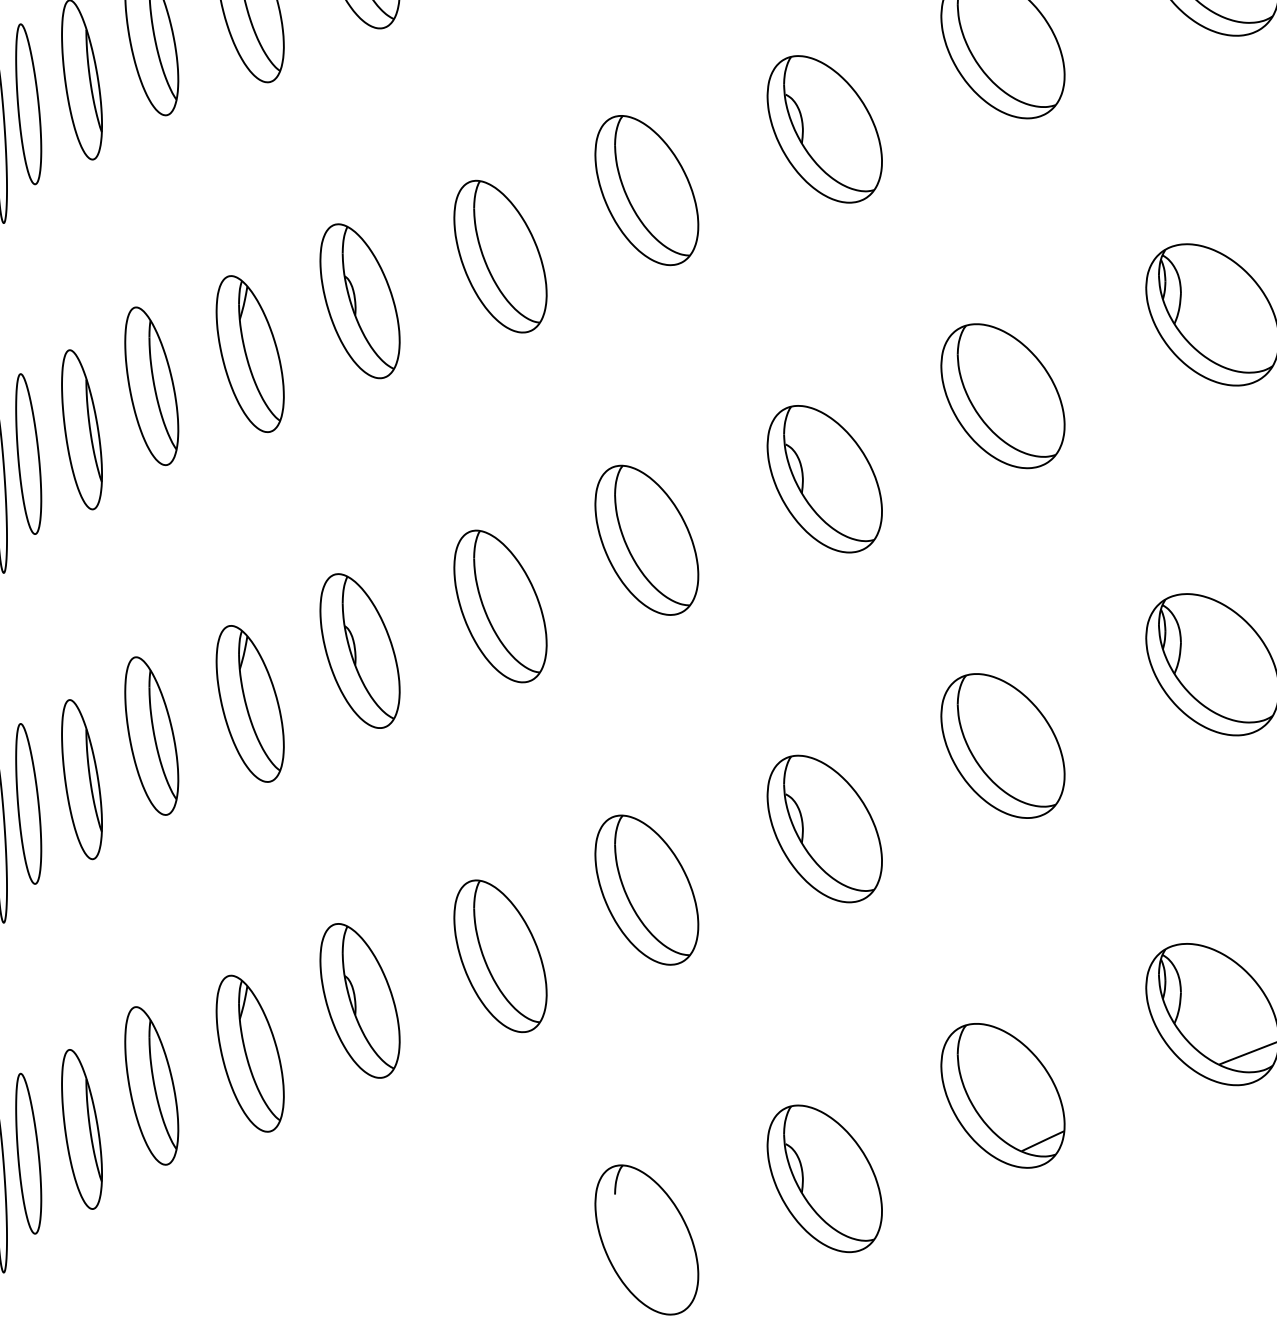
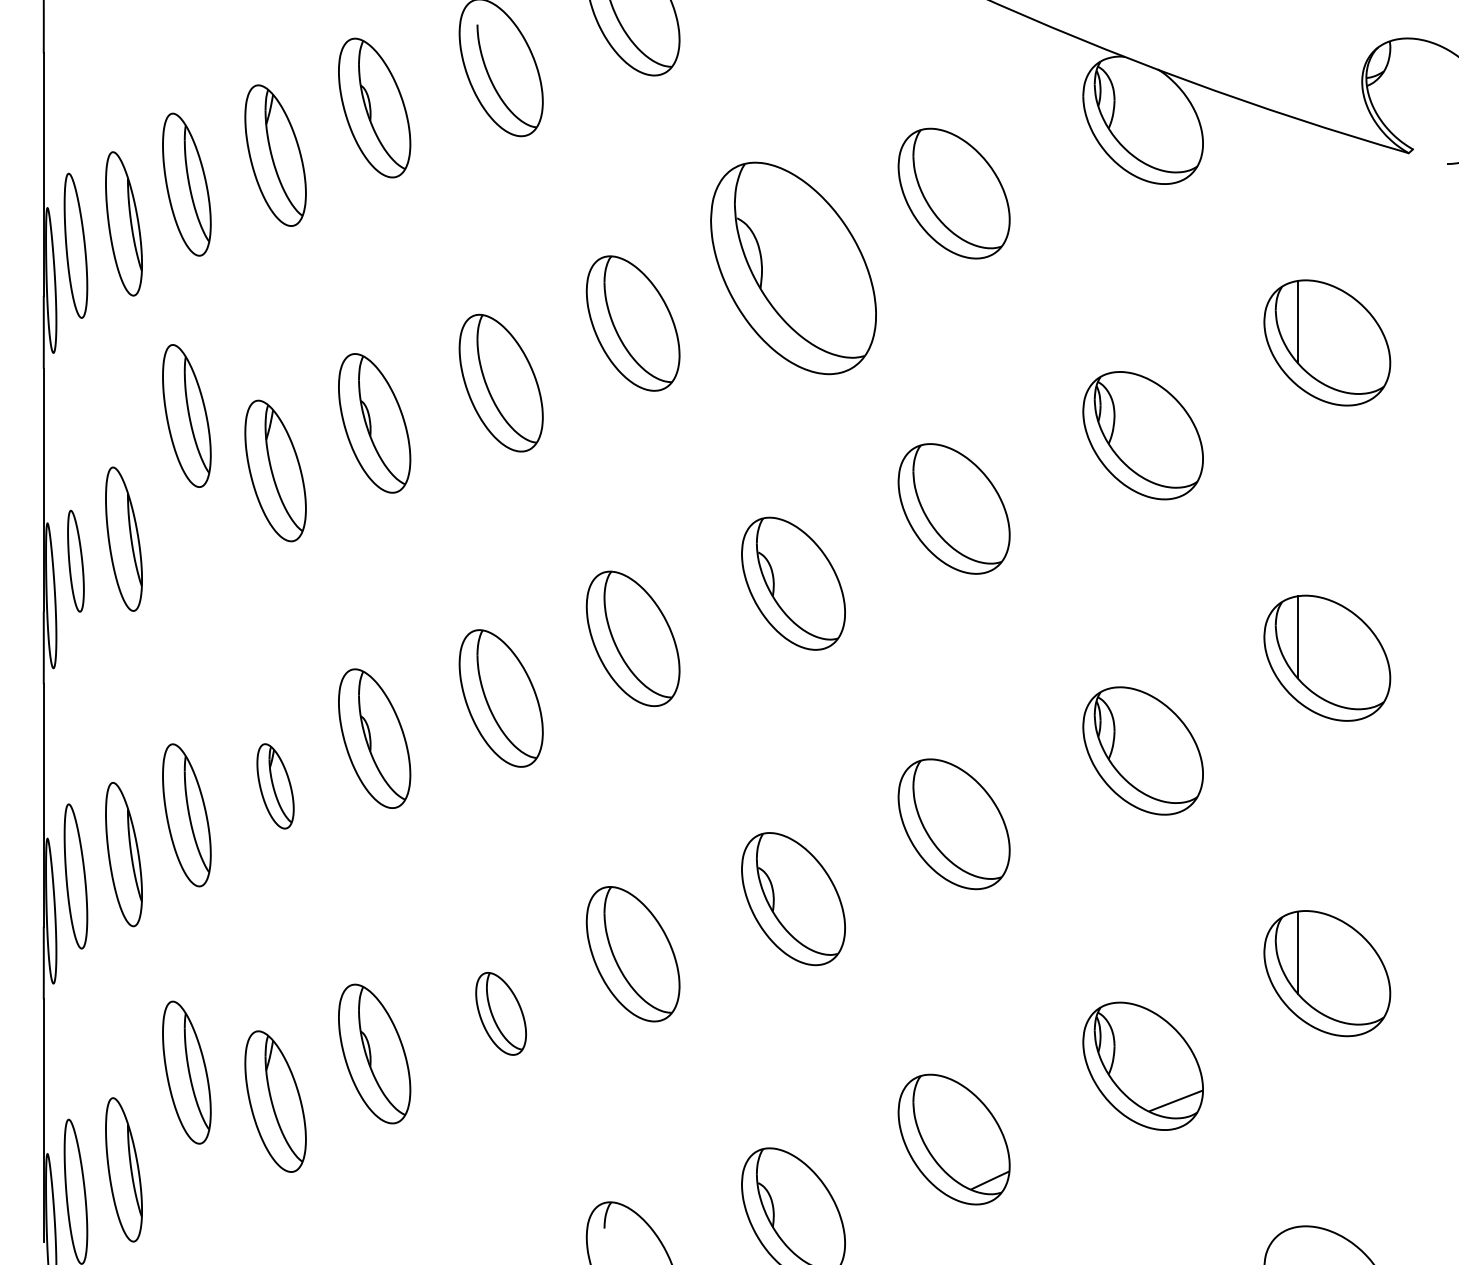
part: (824, 129) -> (793, 268), size x1.6
part: (151, 385) -> (186, 415), moved
part: (28, 454) -> (75, 561), size x0.7
part: (250, 704) -> (275, 786), size x0.6
part: (499, 955) -> (500, 1013), size x0.6
part: (151, 1085) -> (186, 1072), moved

